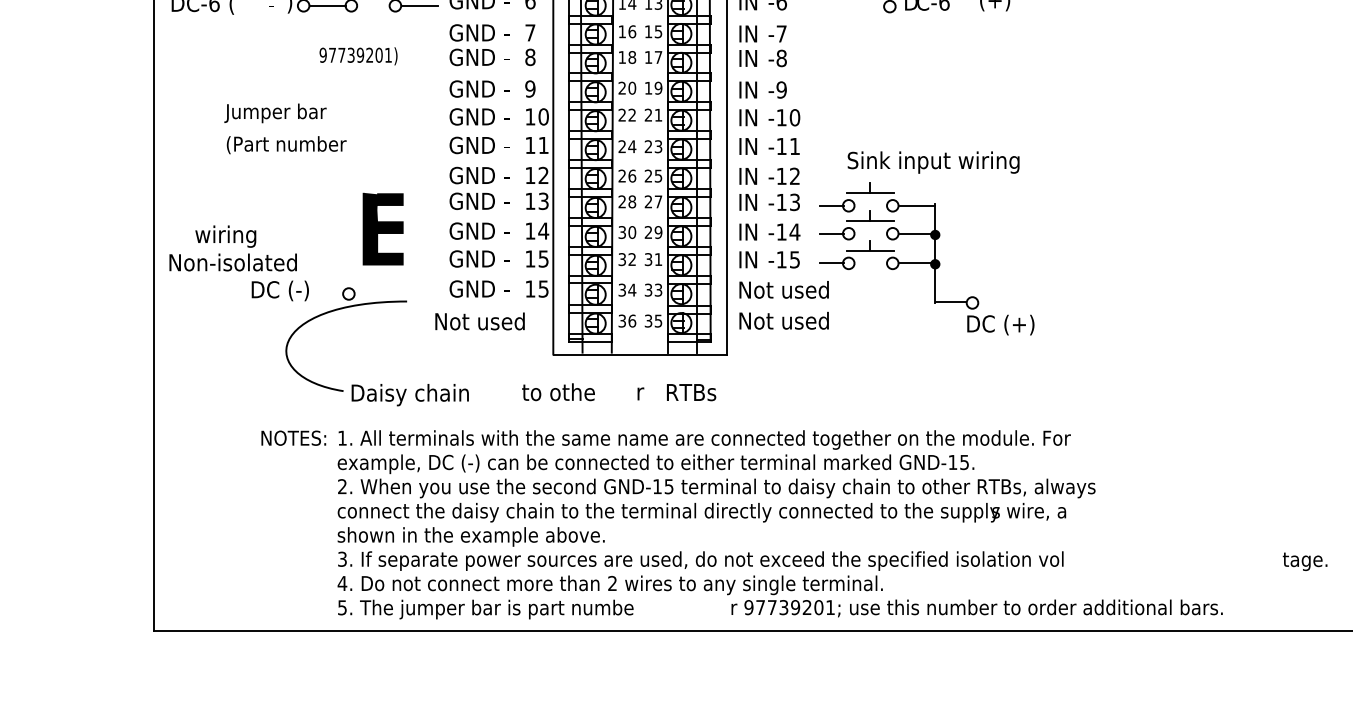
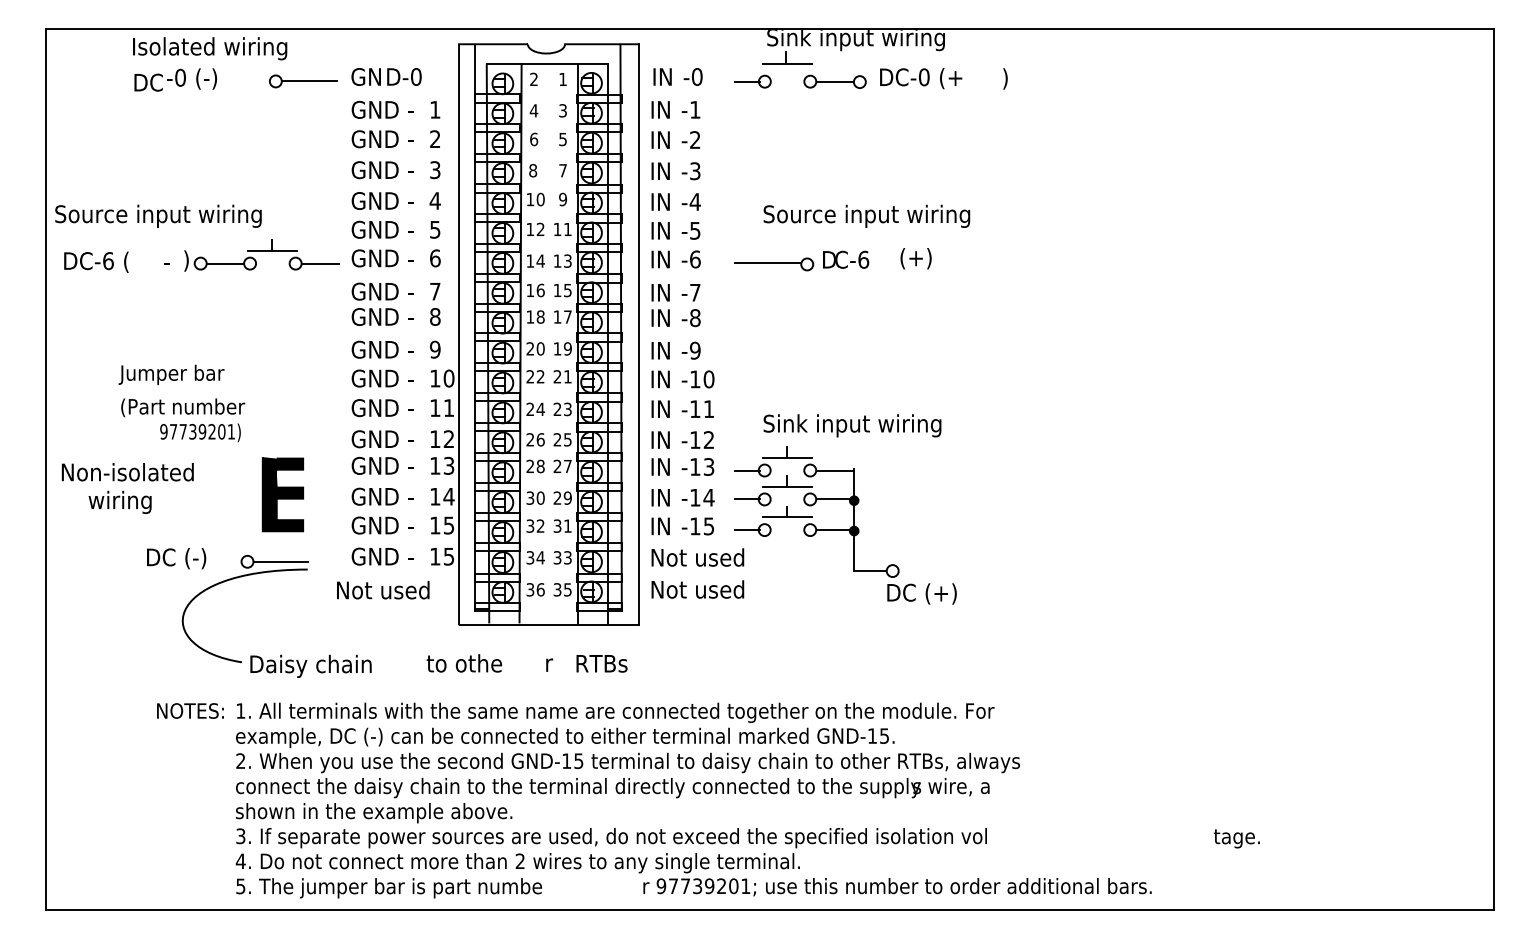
line: (851, 4) -> (767, 262), added
text: (358, 55) -> (200, 432), moved
text: (232, 262) -> (127, 472), moved
line: (380, 293) -> (280, 561), added

